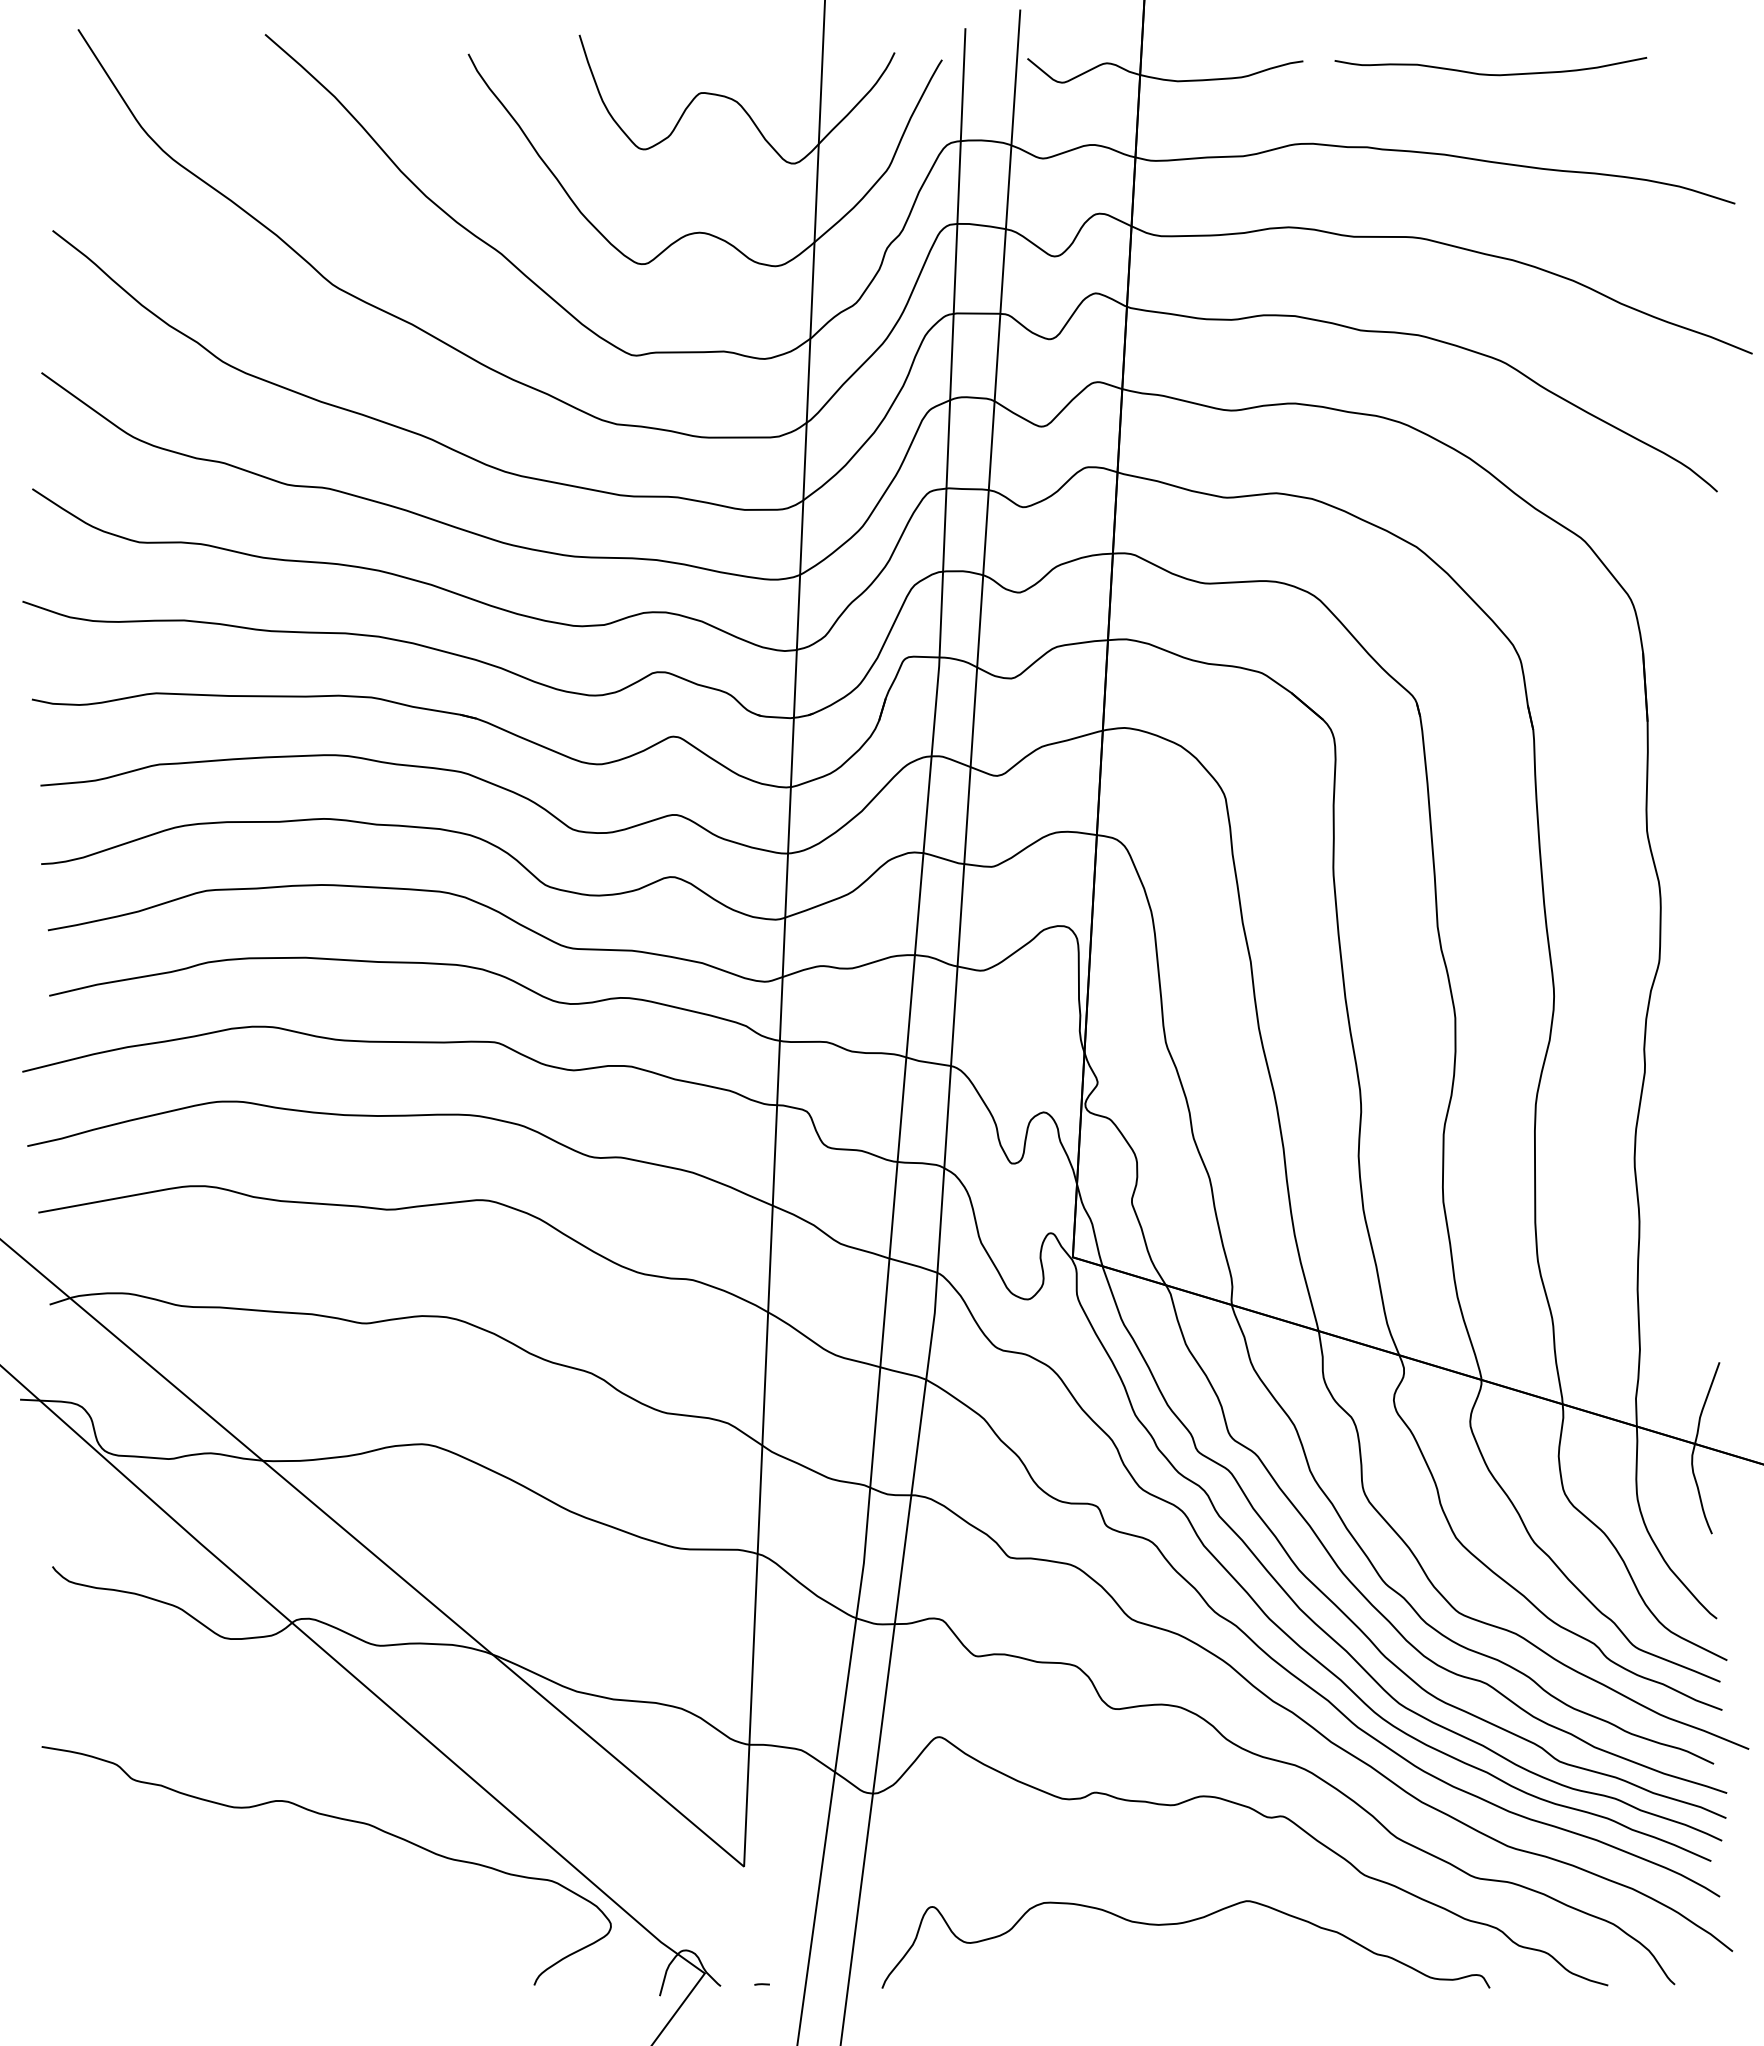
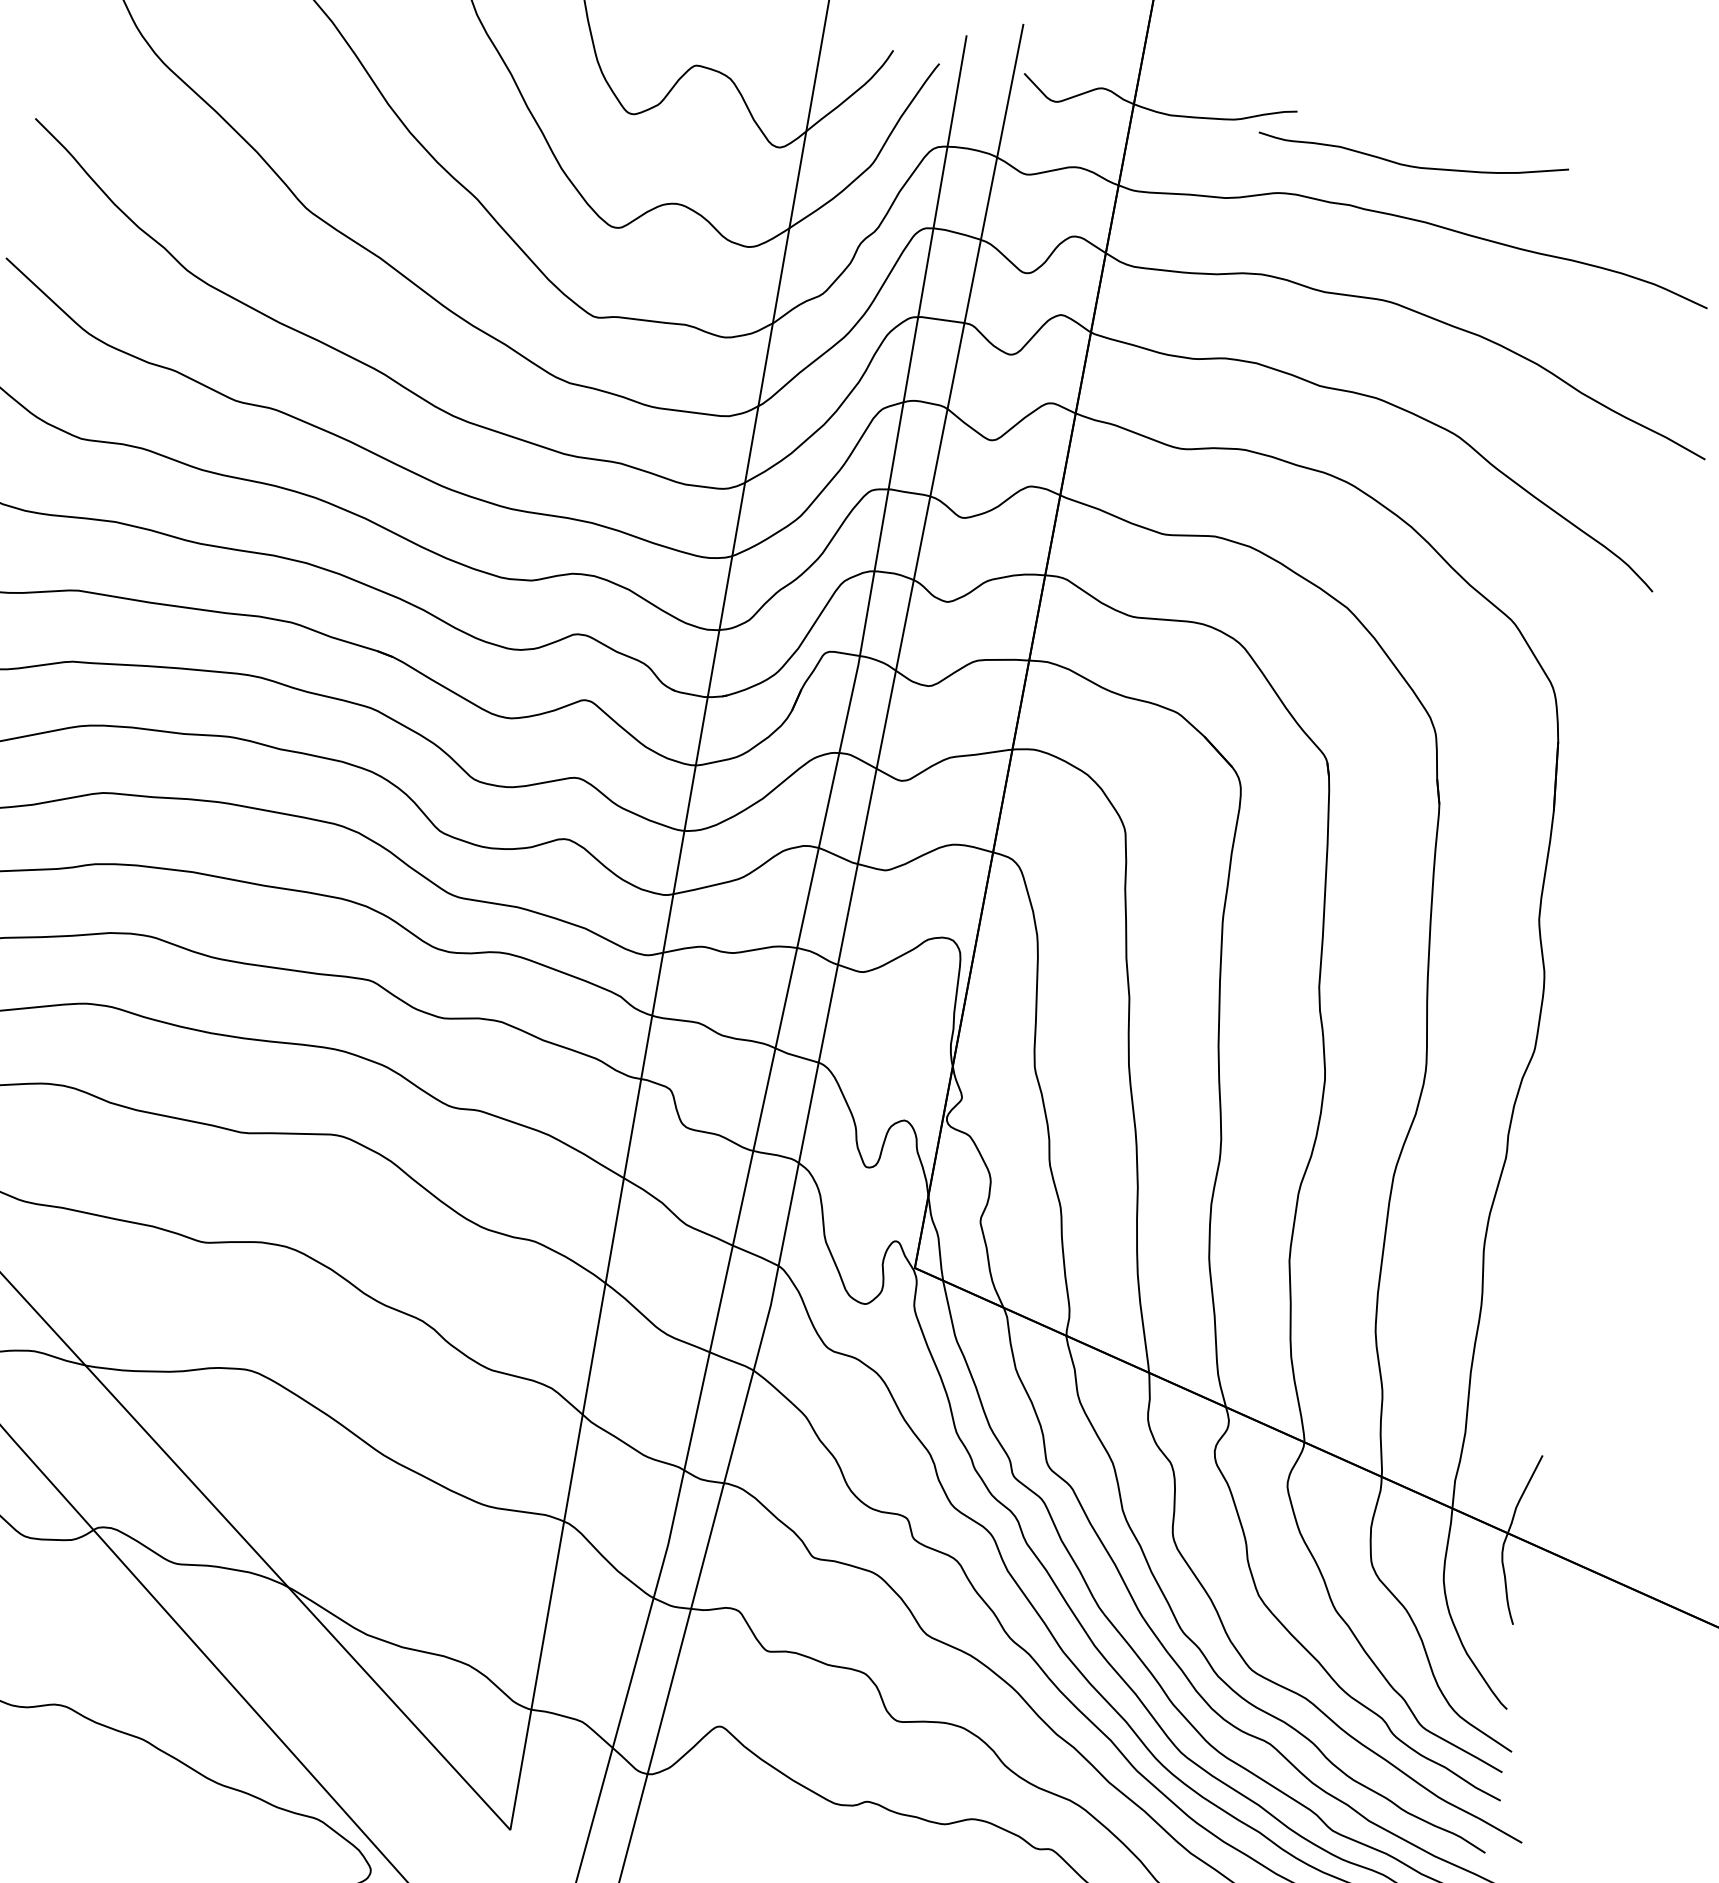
curve: (1487, 73) -> (1408, 164), moved

